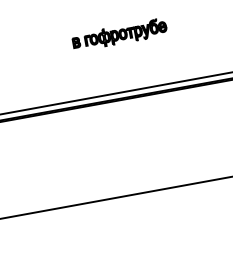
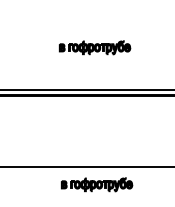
part: (154, 214) -> (96, 184), added

